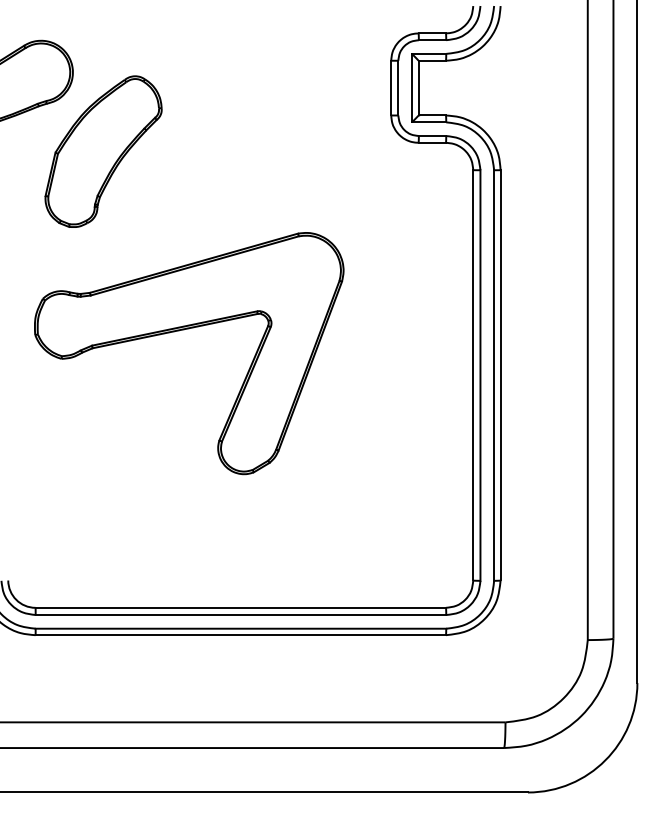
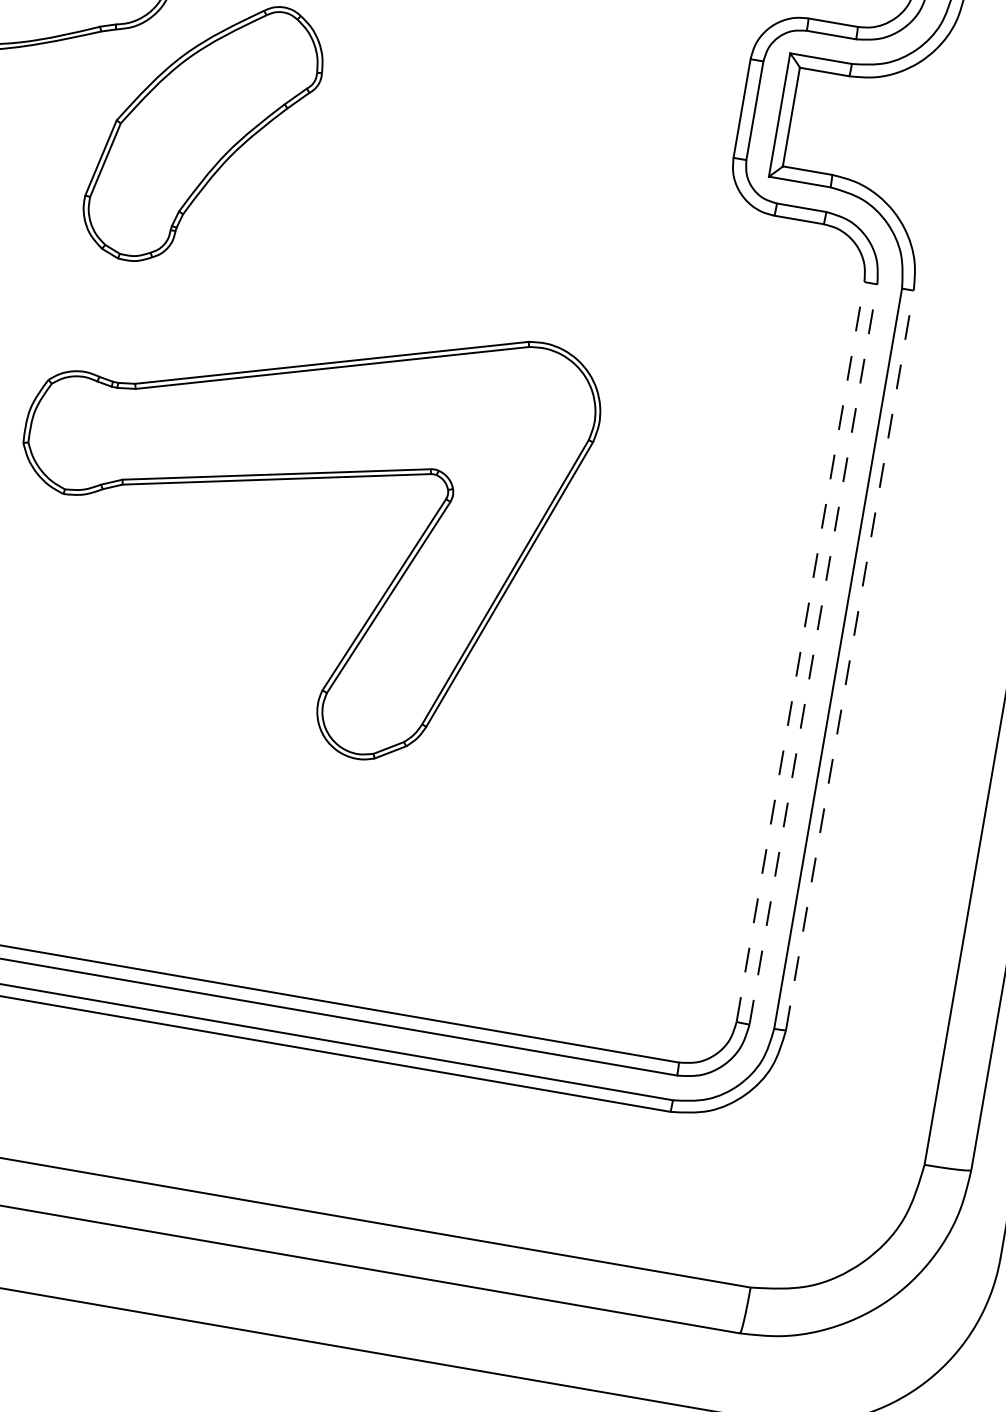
line: (473, 374) -> (801, 650), solid -> dashed
line: (500, 374) -> (849, 658), solid -> dashed
line: (480, 375) -> (813, 654), solid -> dashed

